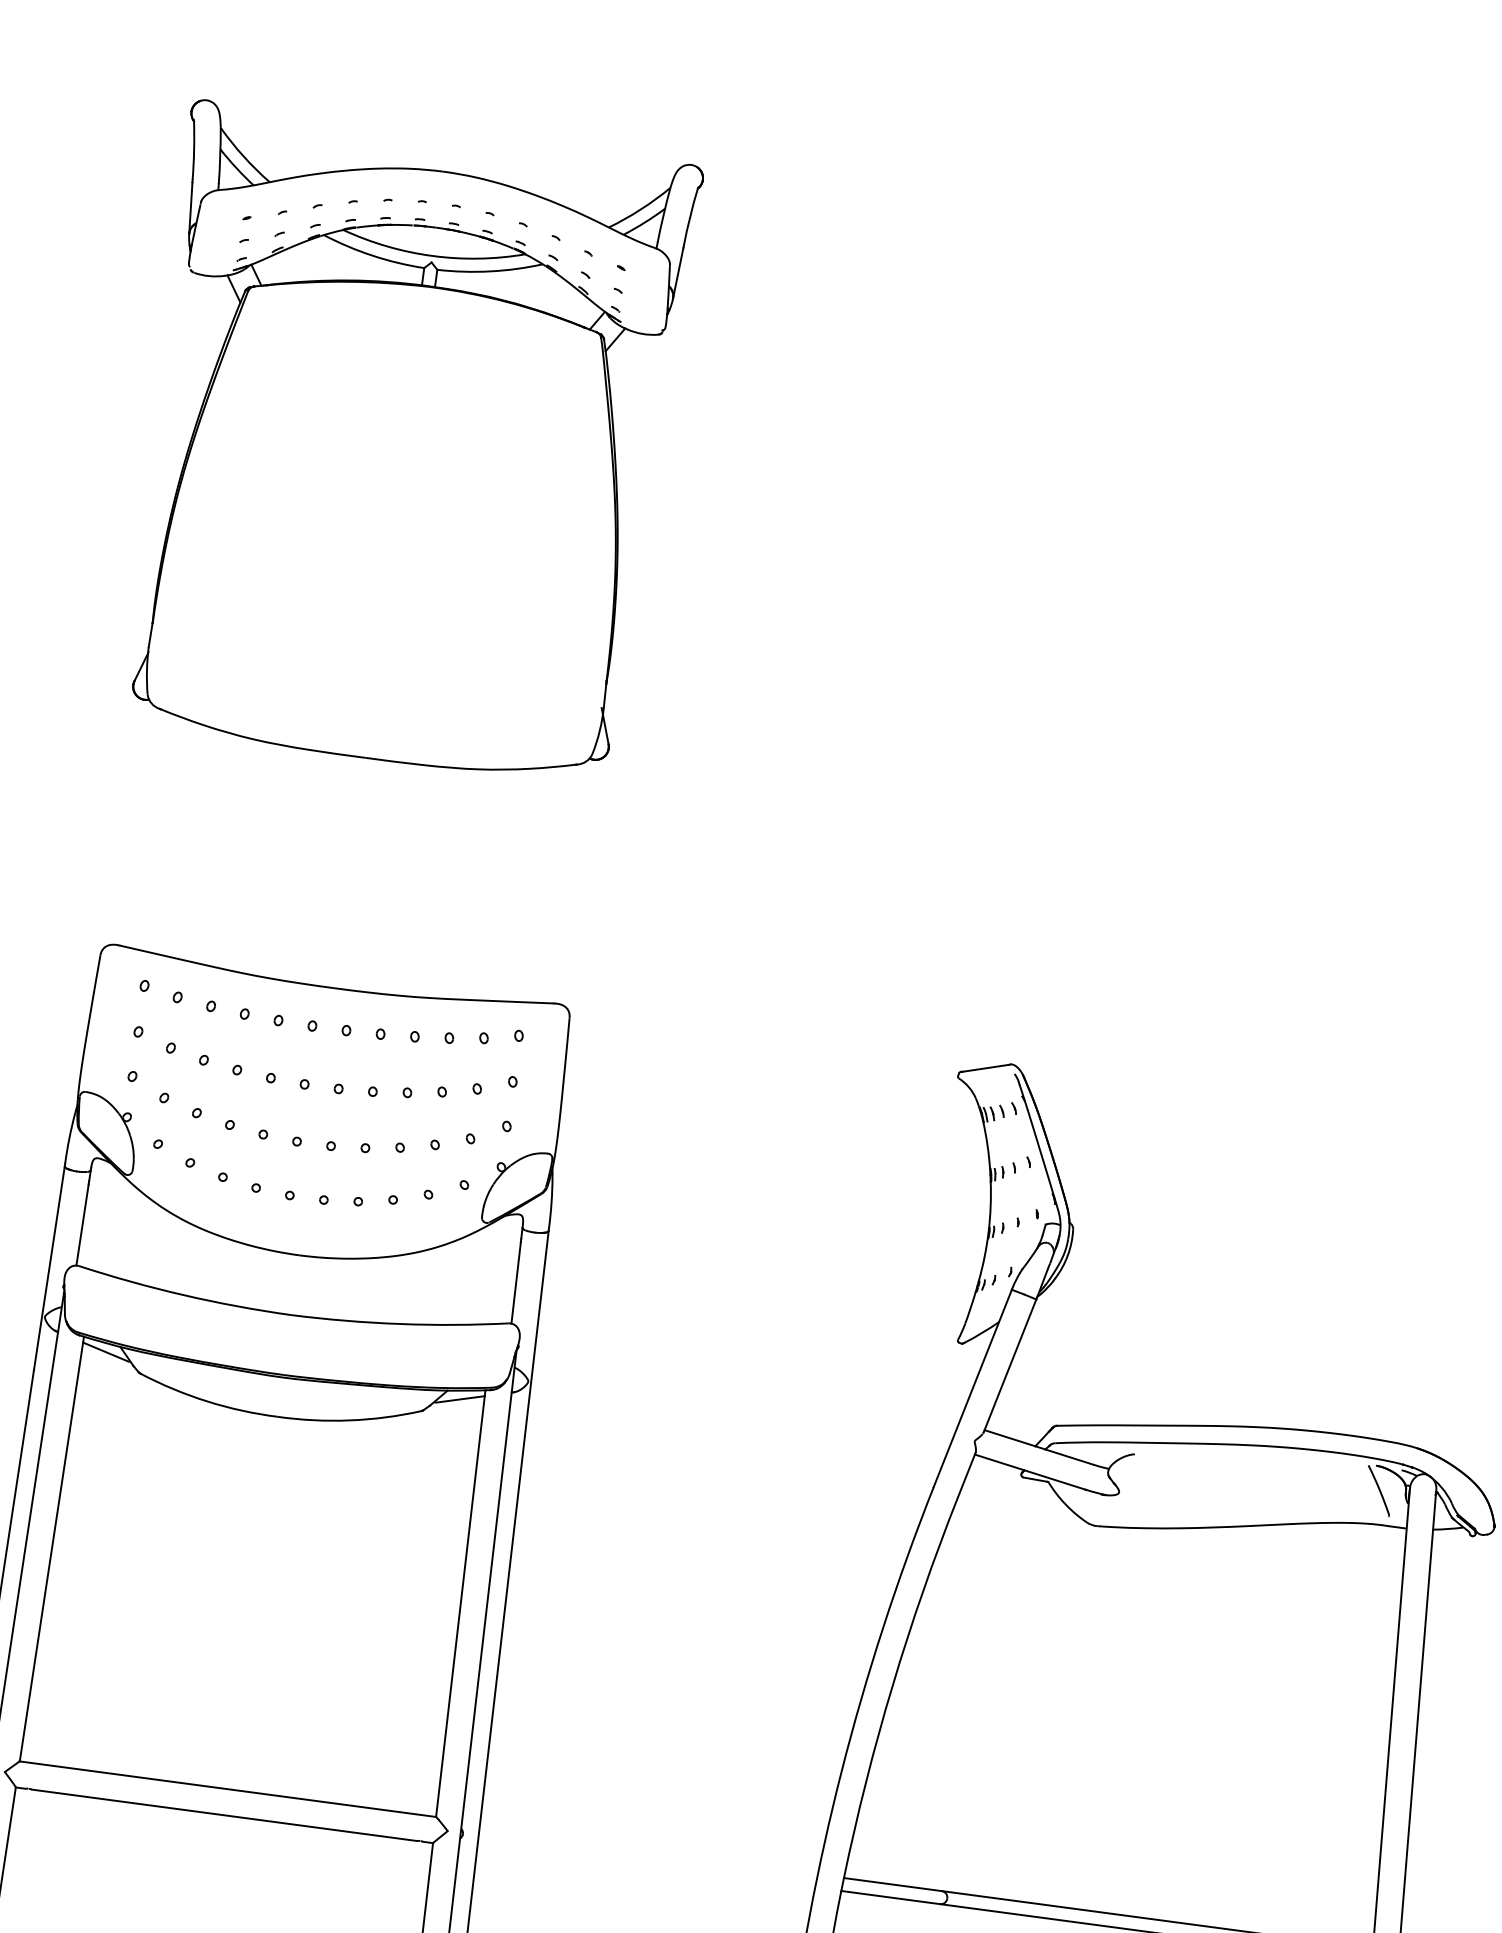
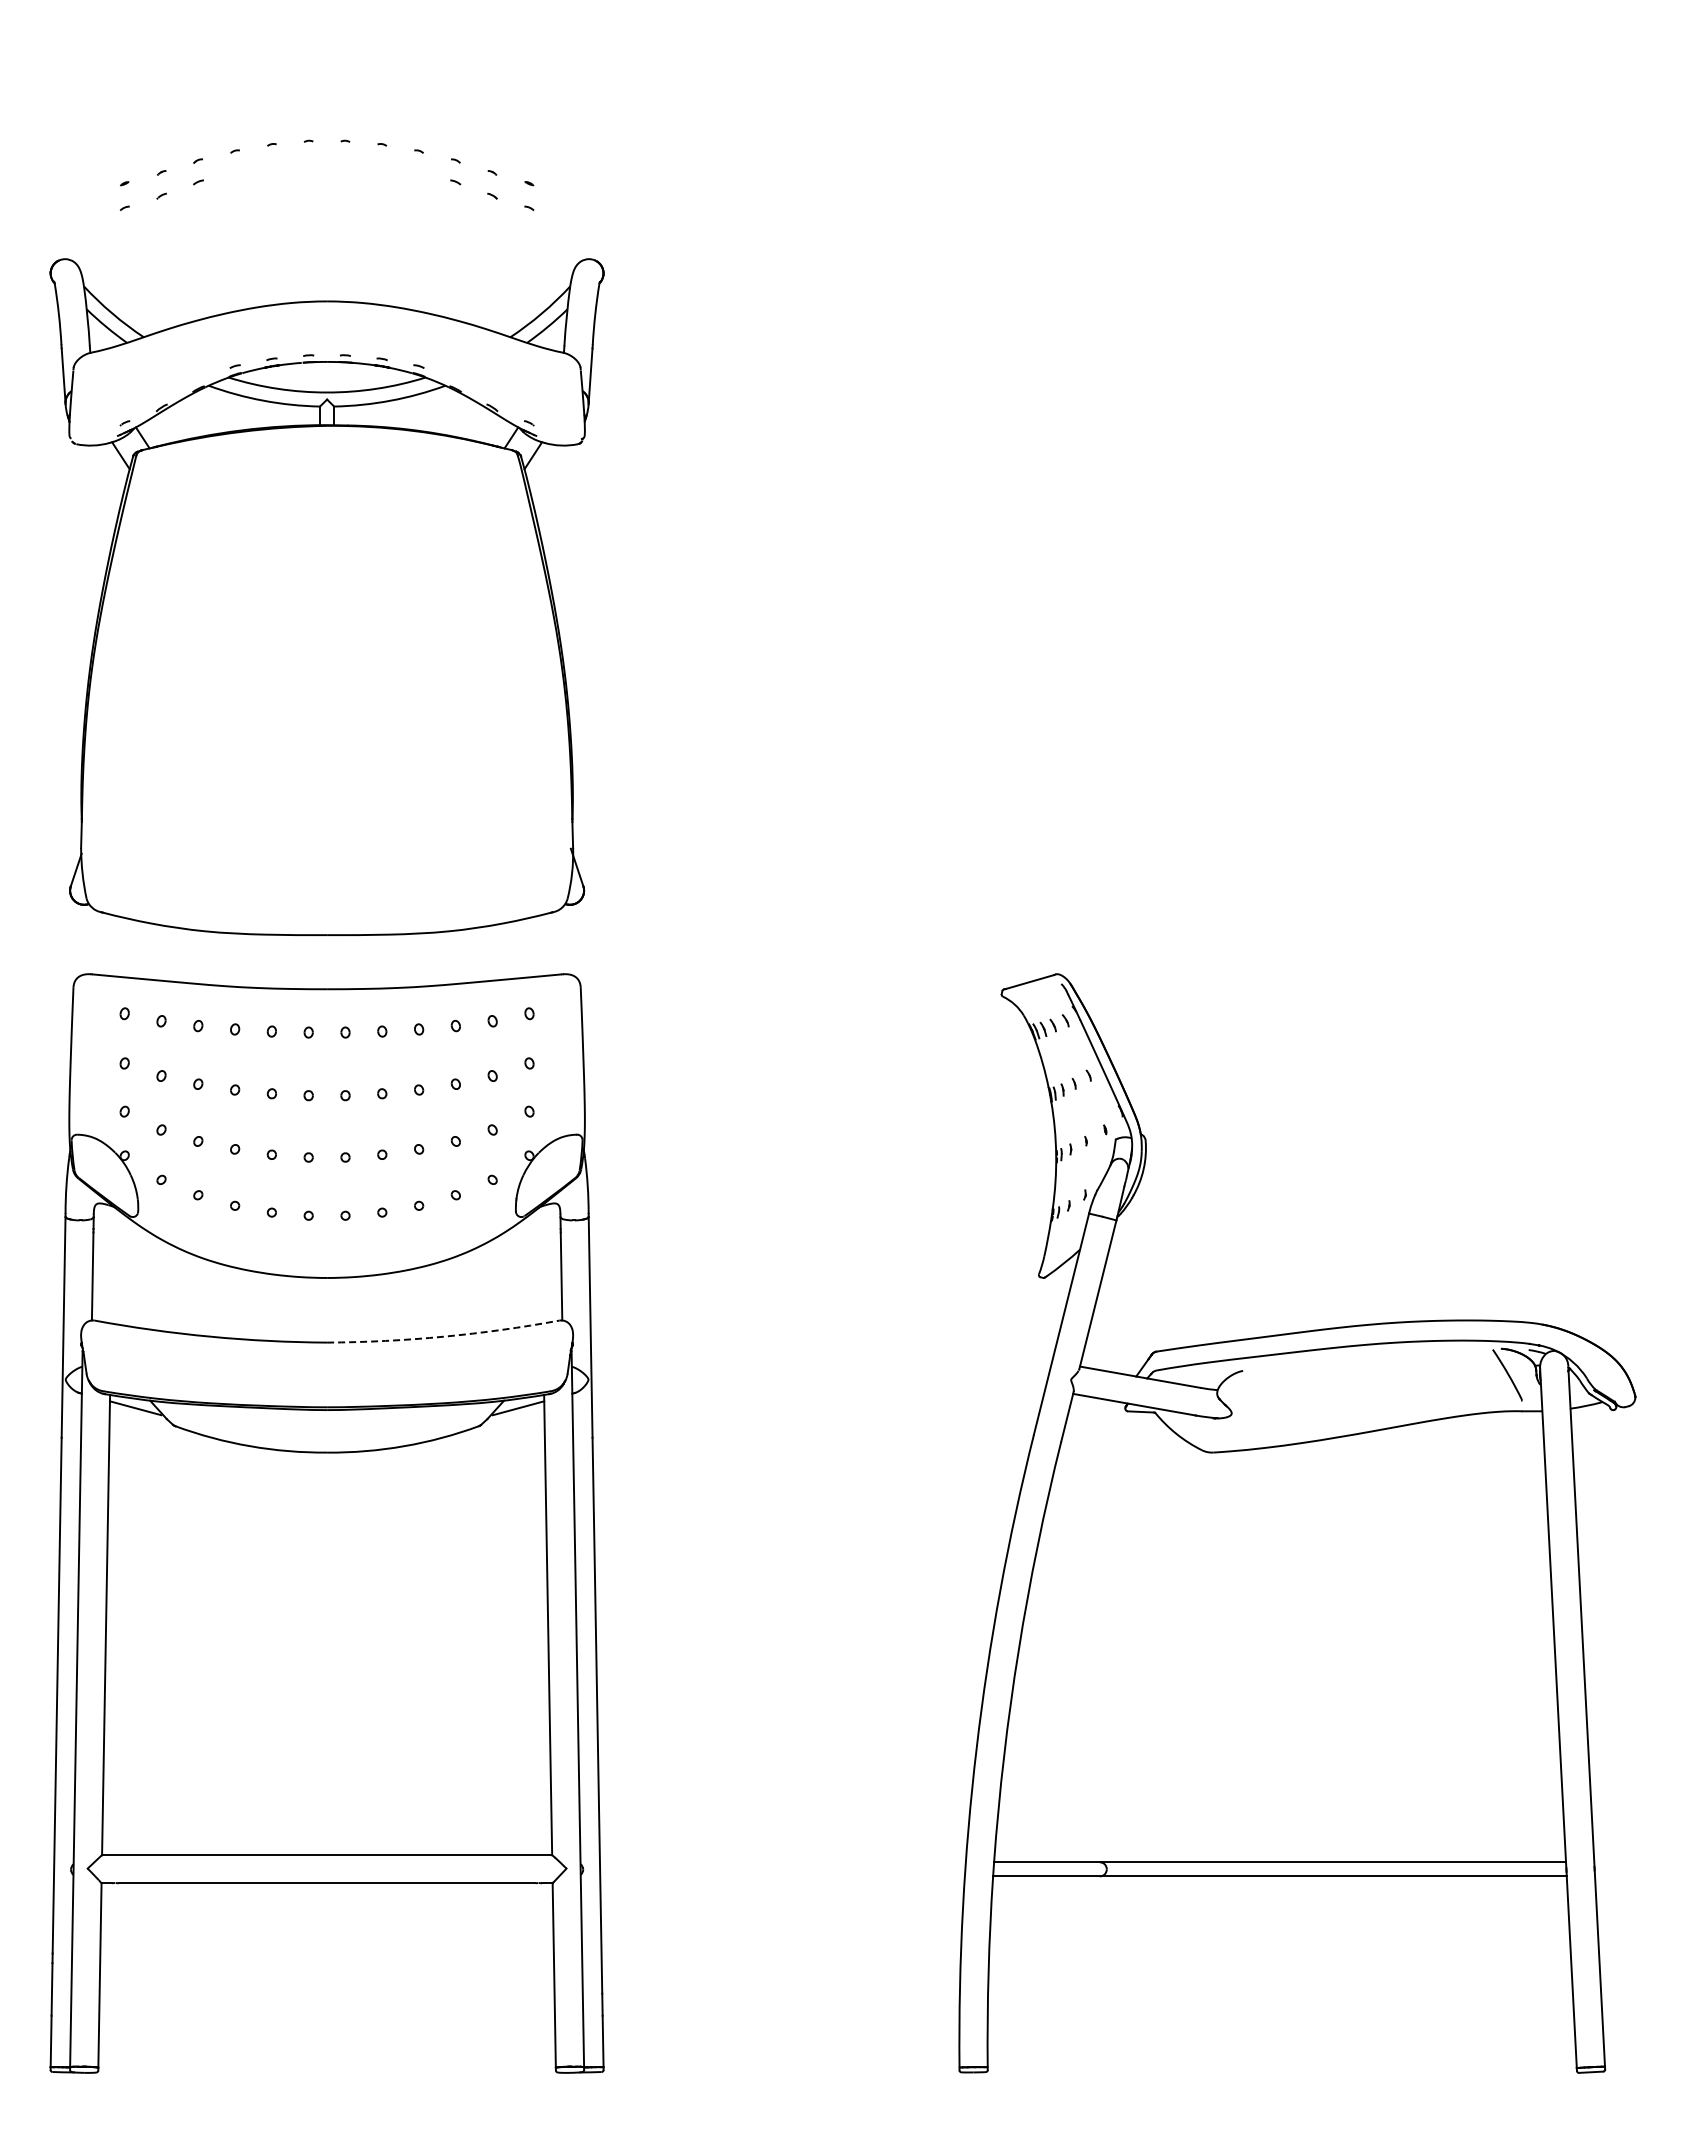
part: (406, 444) -> (326, 596), moved
arc: (399, 1323) -> (443, 1336), solid -> dashed

